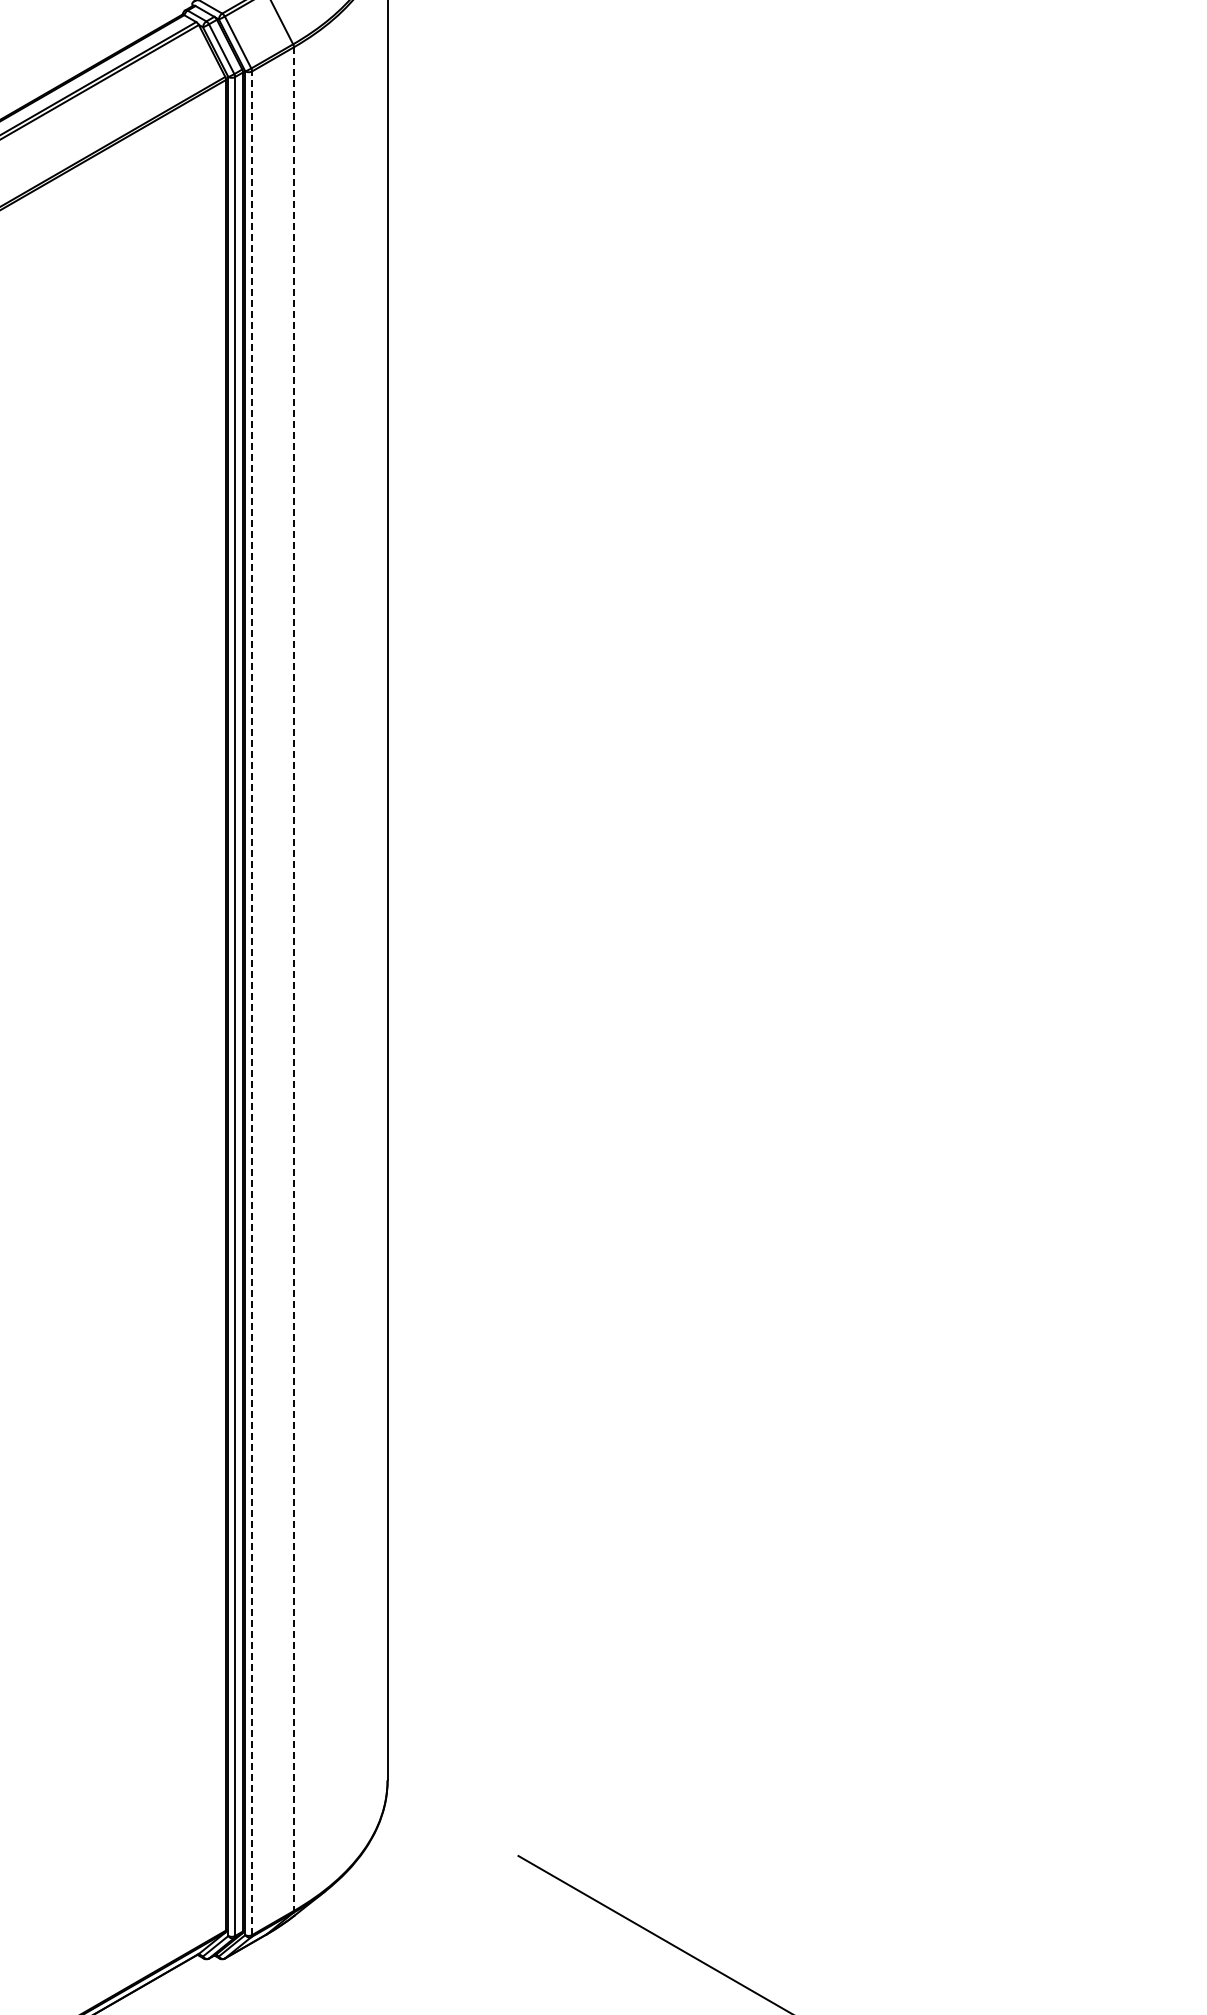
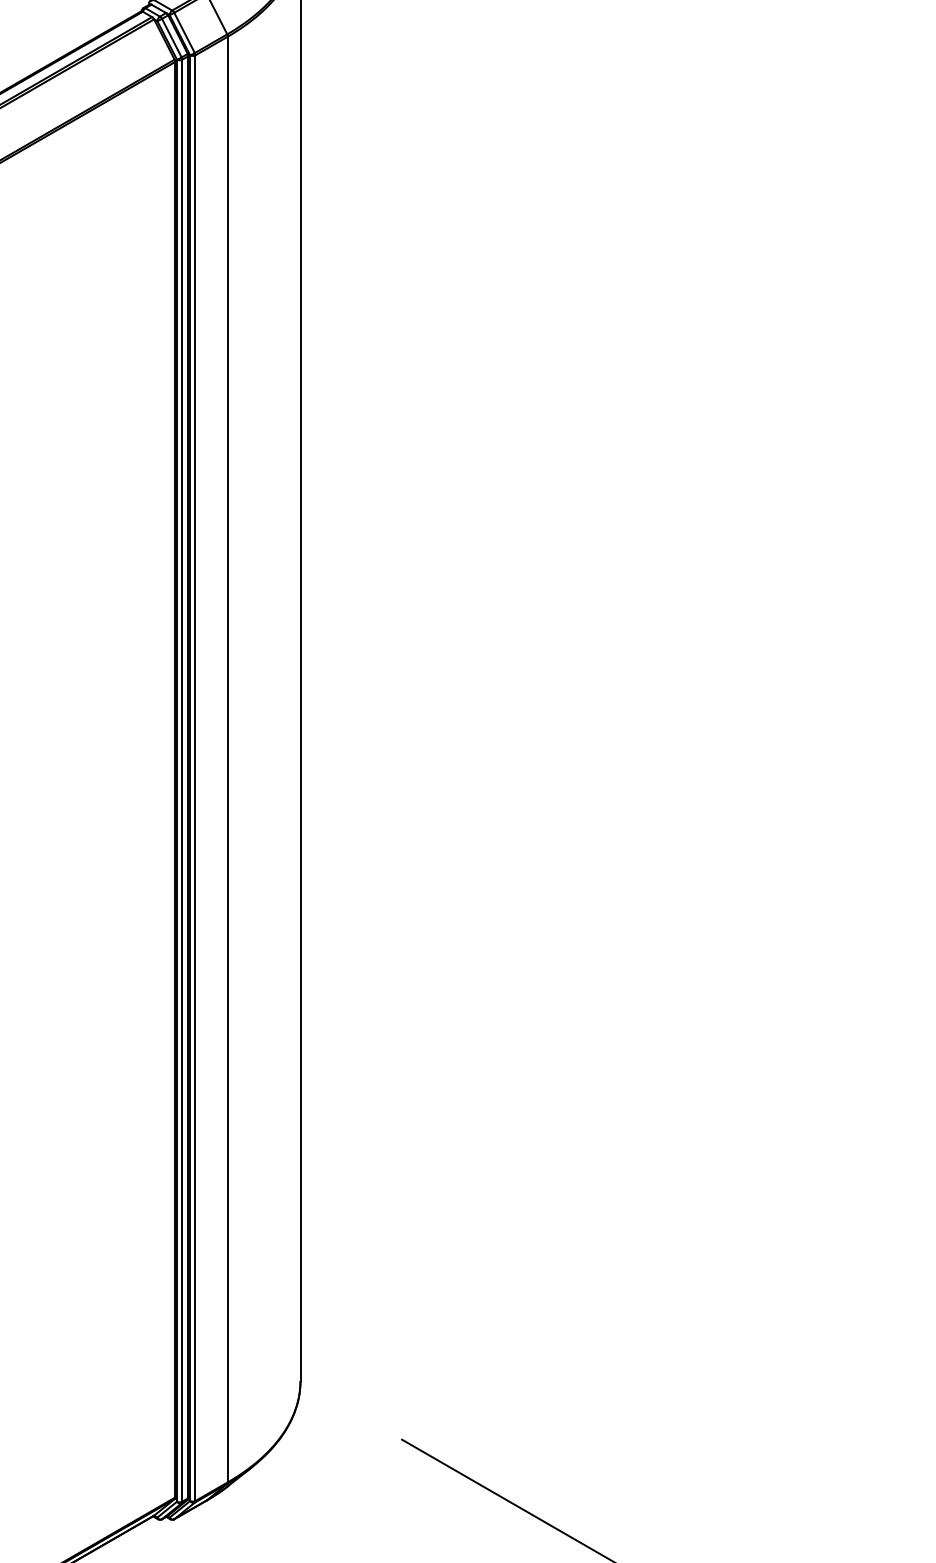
line: (293, 979) -> (227, 759), dashed -> solid
line: (252, 1003) -> (195, 778), dashed -> solid

